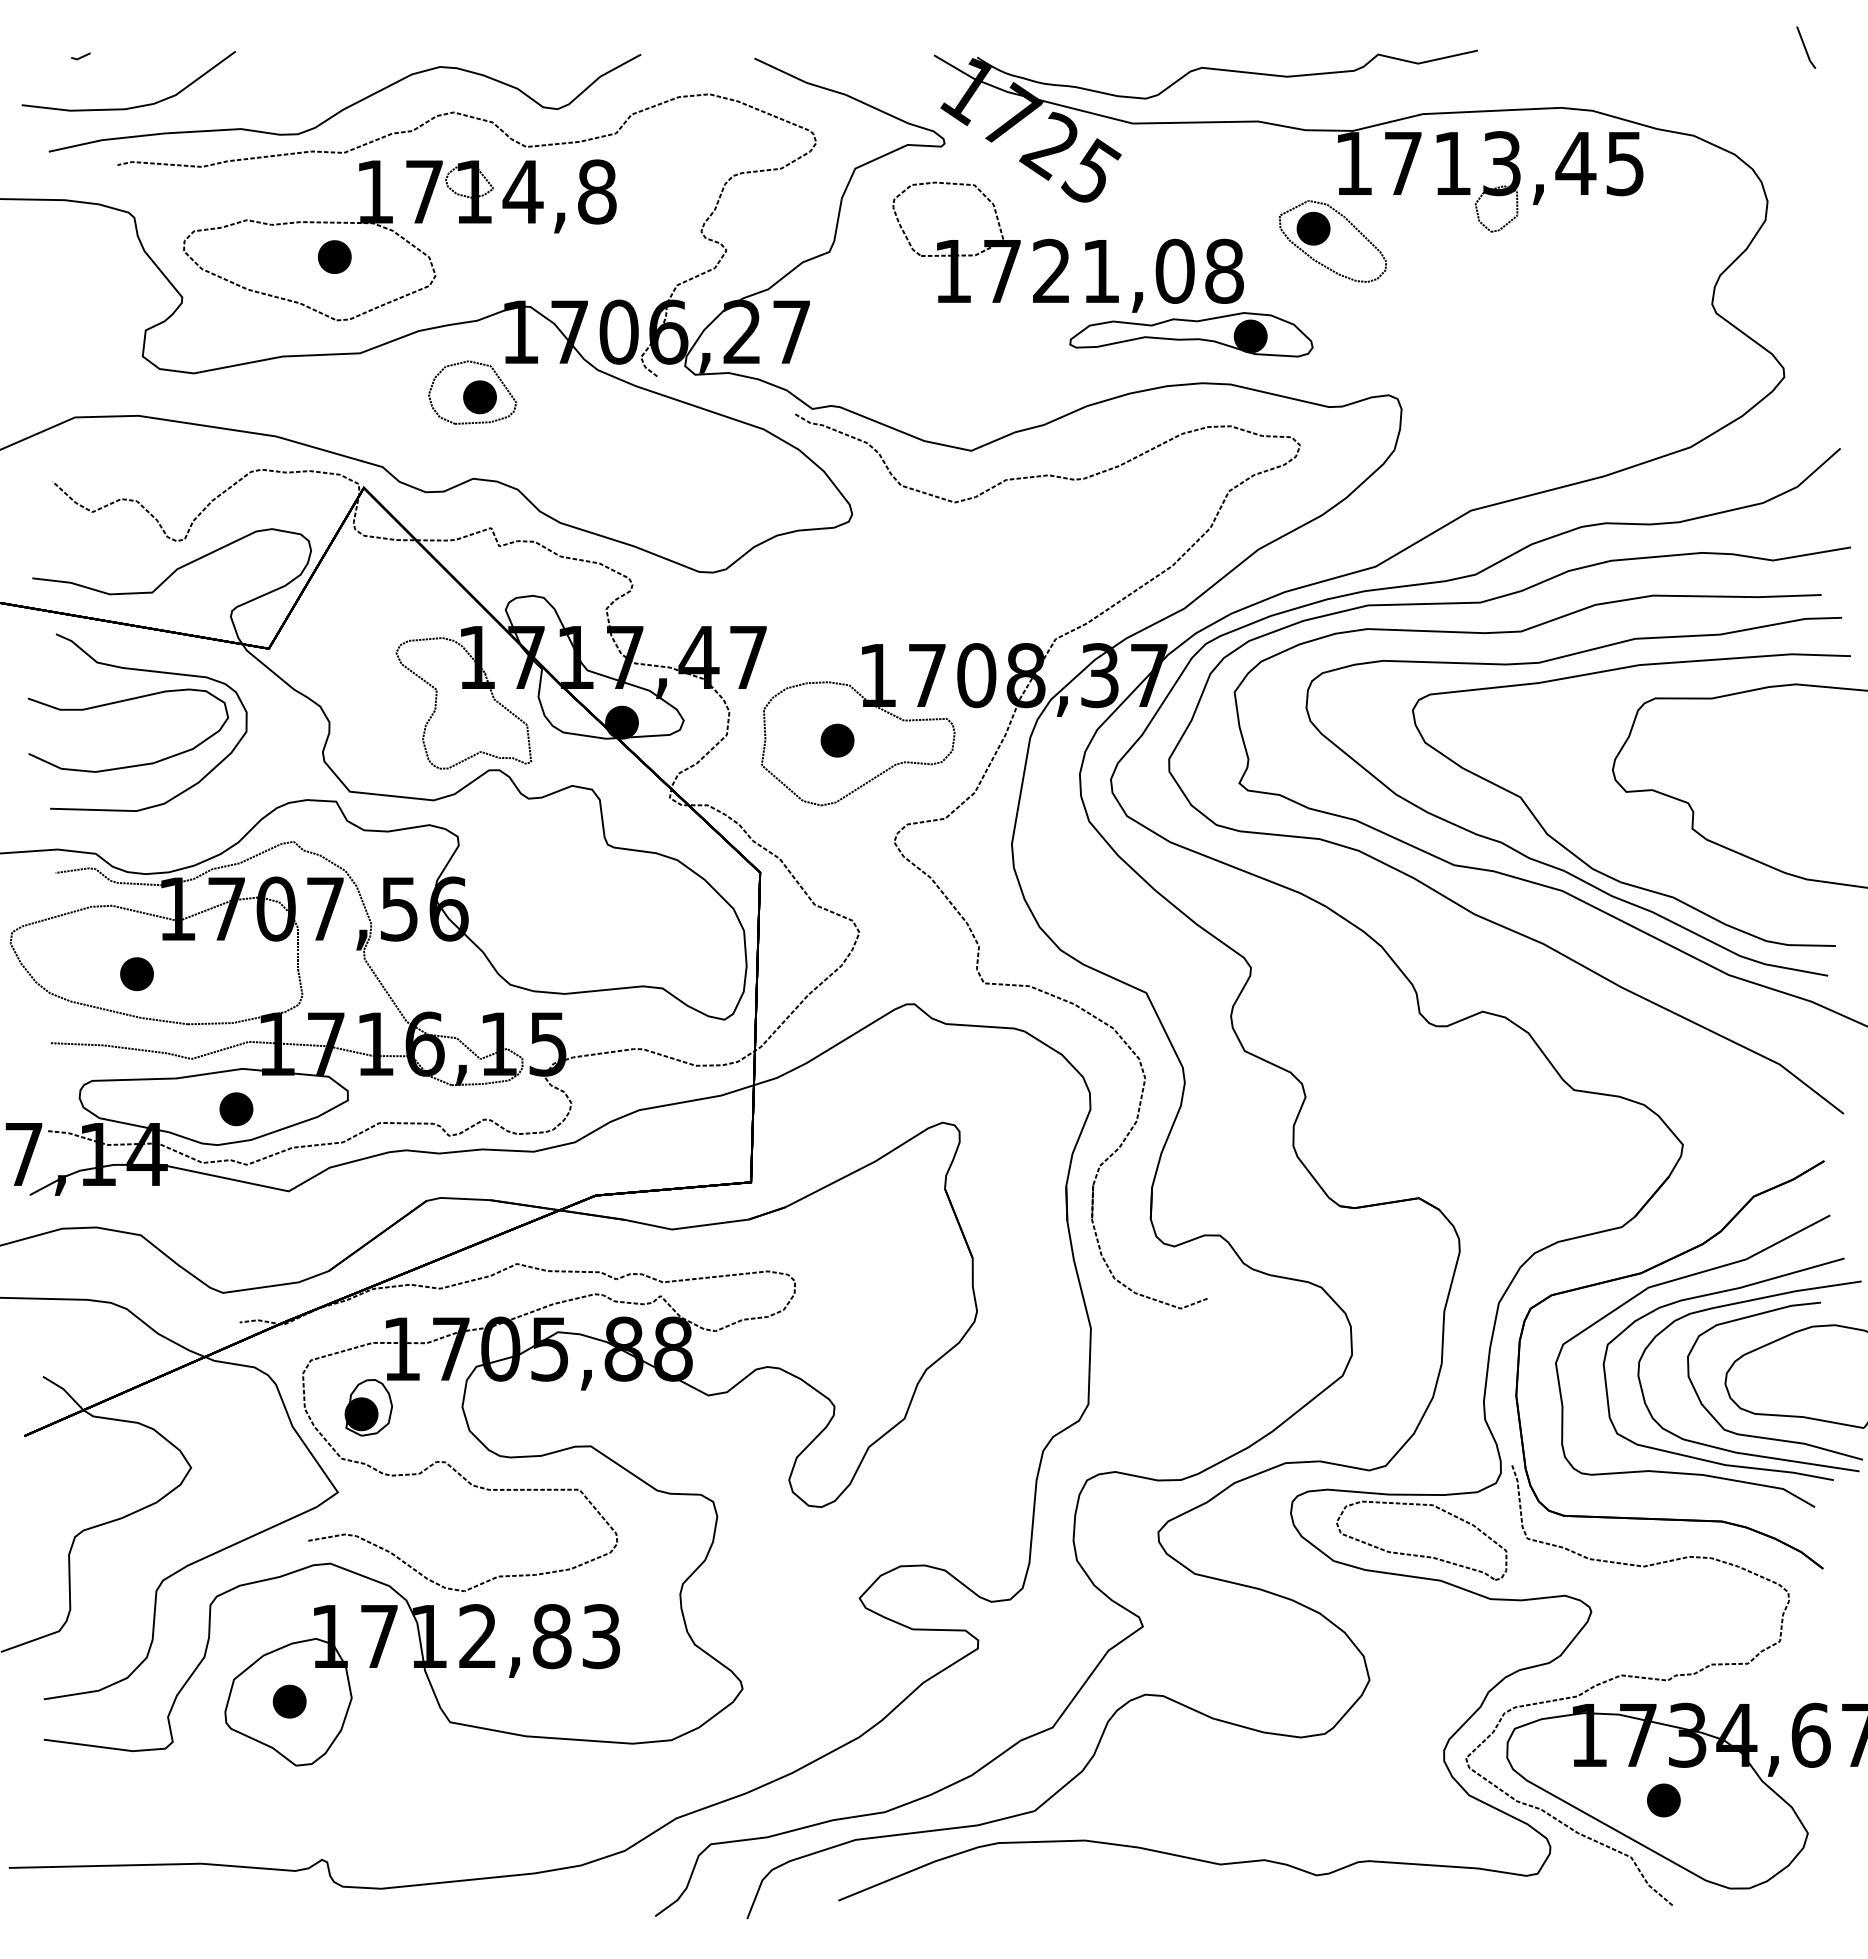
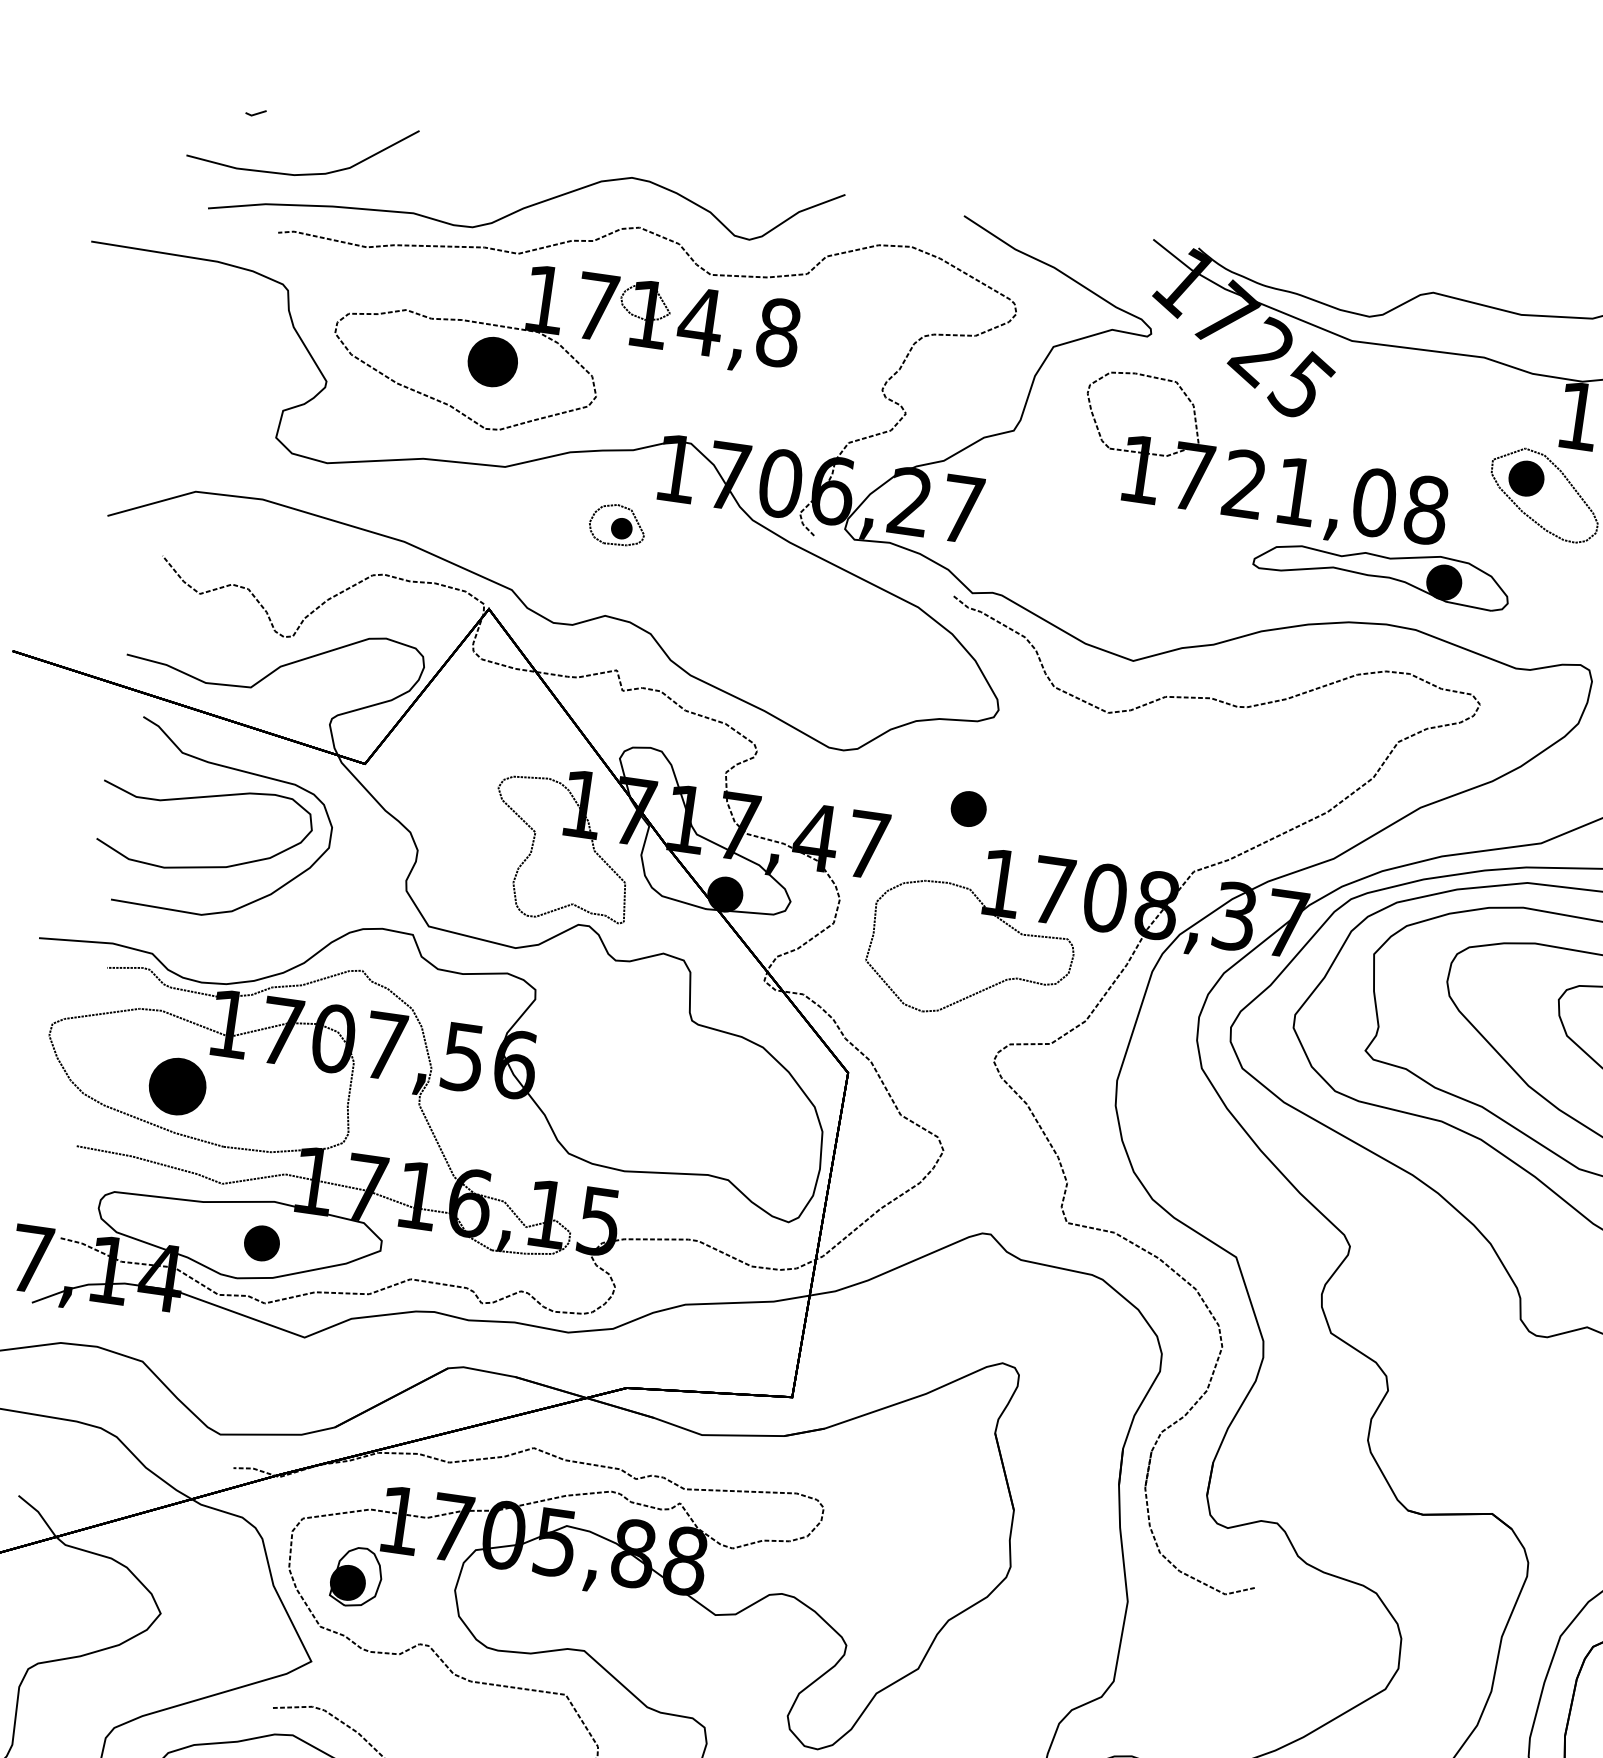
part: (334, 256) -> (492, 361), size x1.4
part: (472, 392) -> (617, 524), size x0.6
part: (837, 740) -> (968, 808), moved
part: (136, 973) -> (177, 1085), size x1.6

